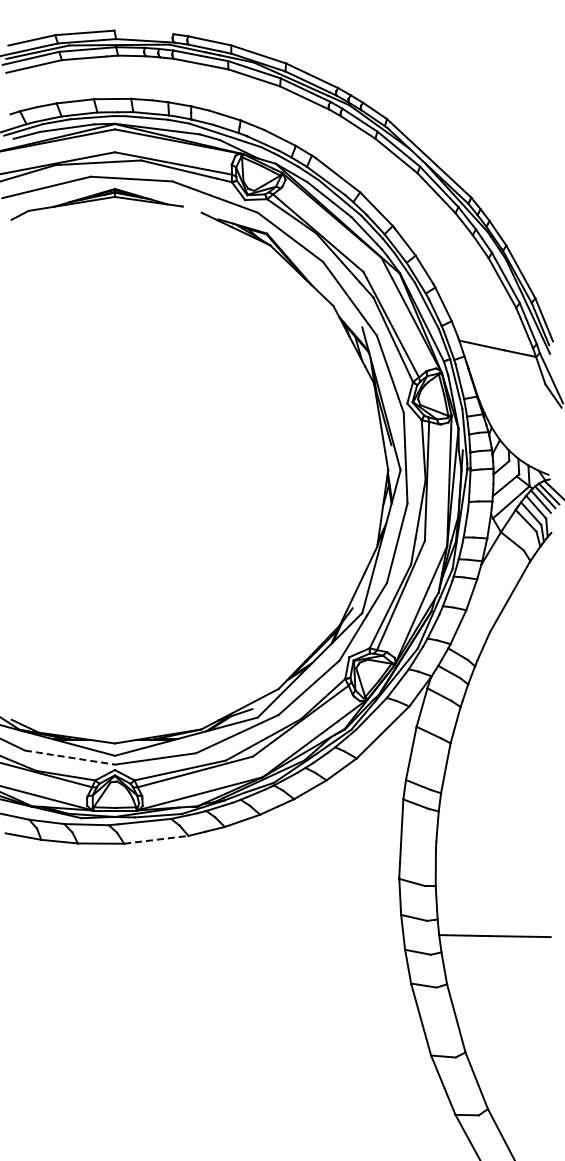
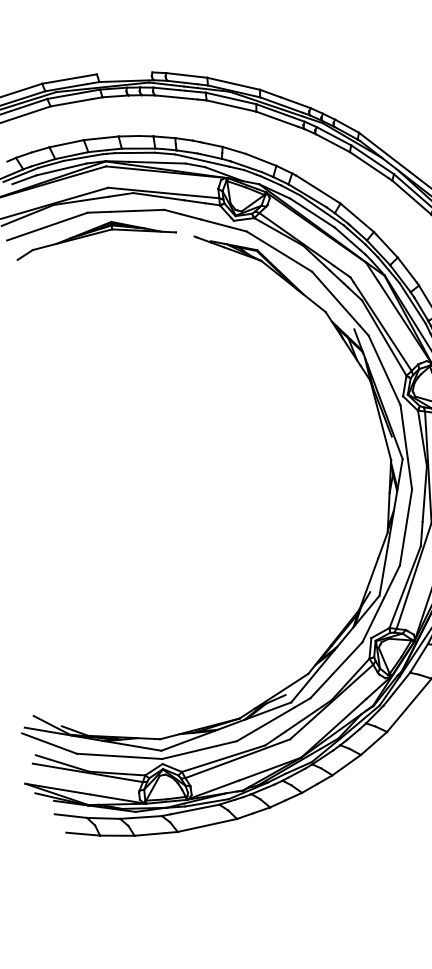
line: (69, 757) -> (119, 756), dashed -> solid
line: (156, 839) -> (207, 825), dashed -> solid

